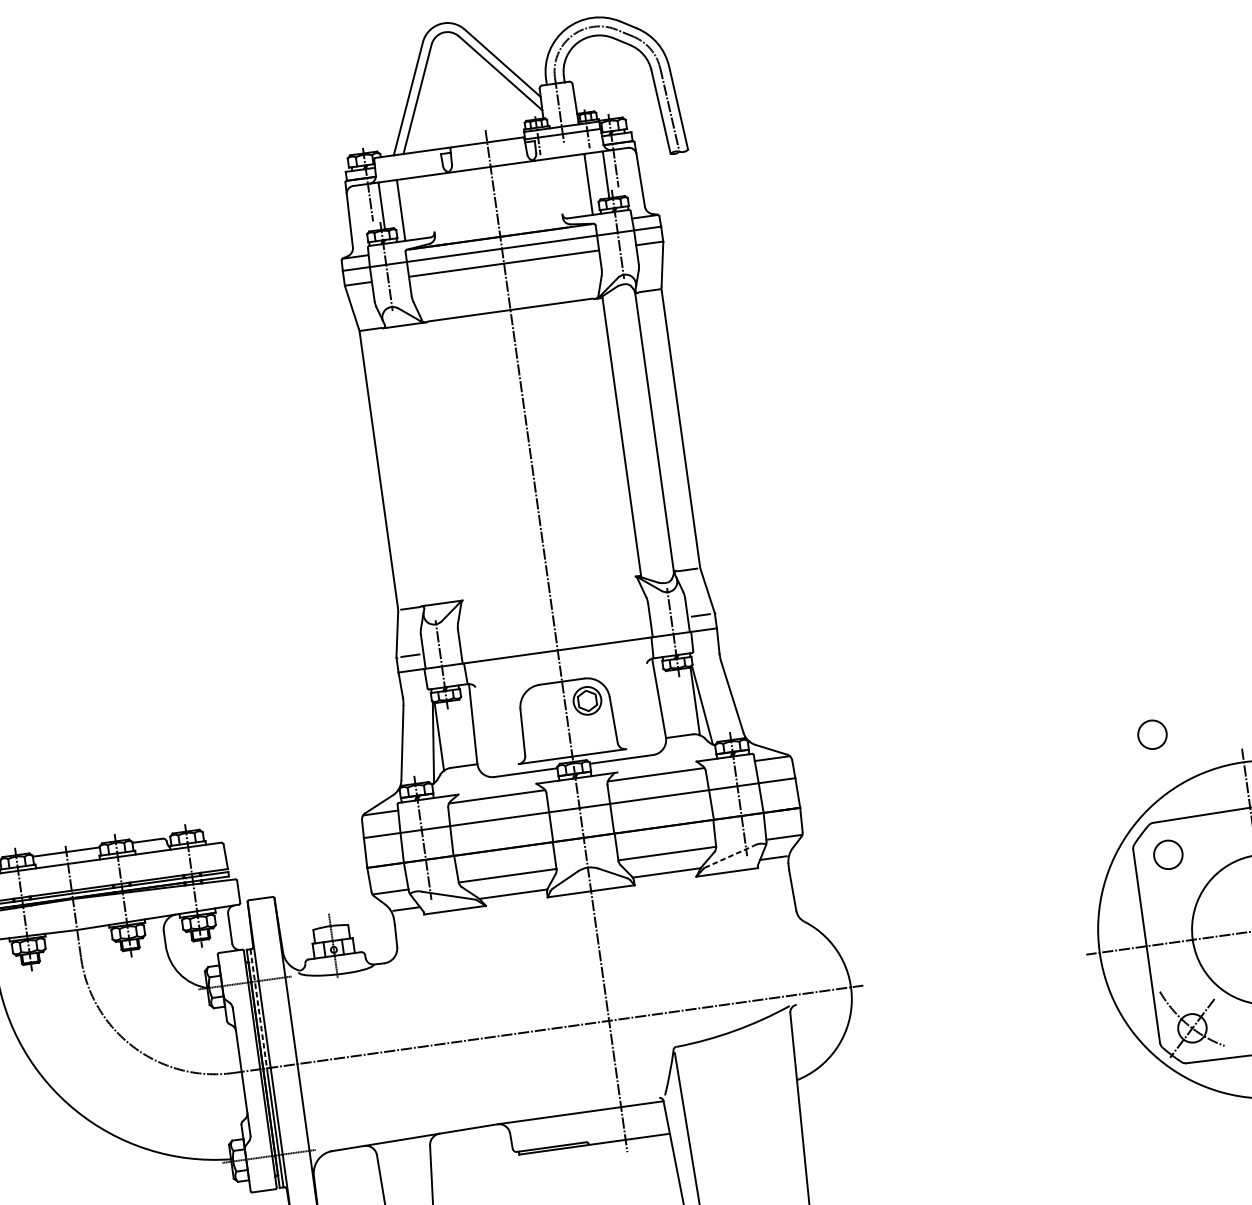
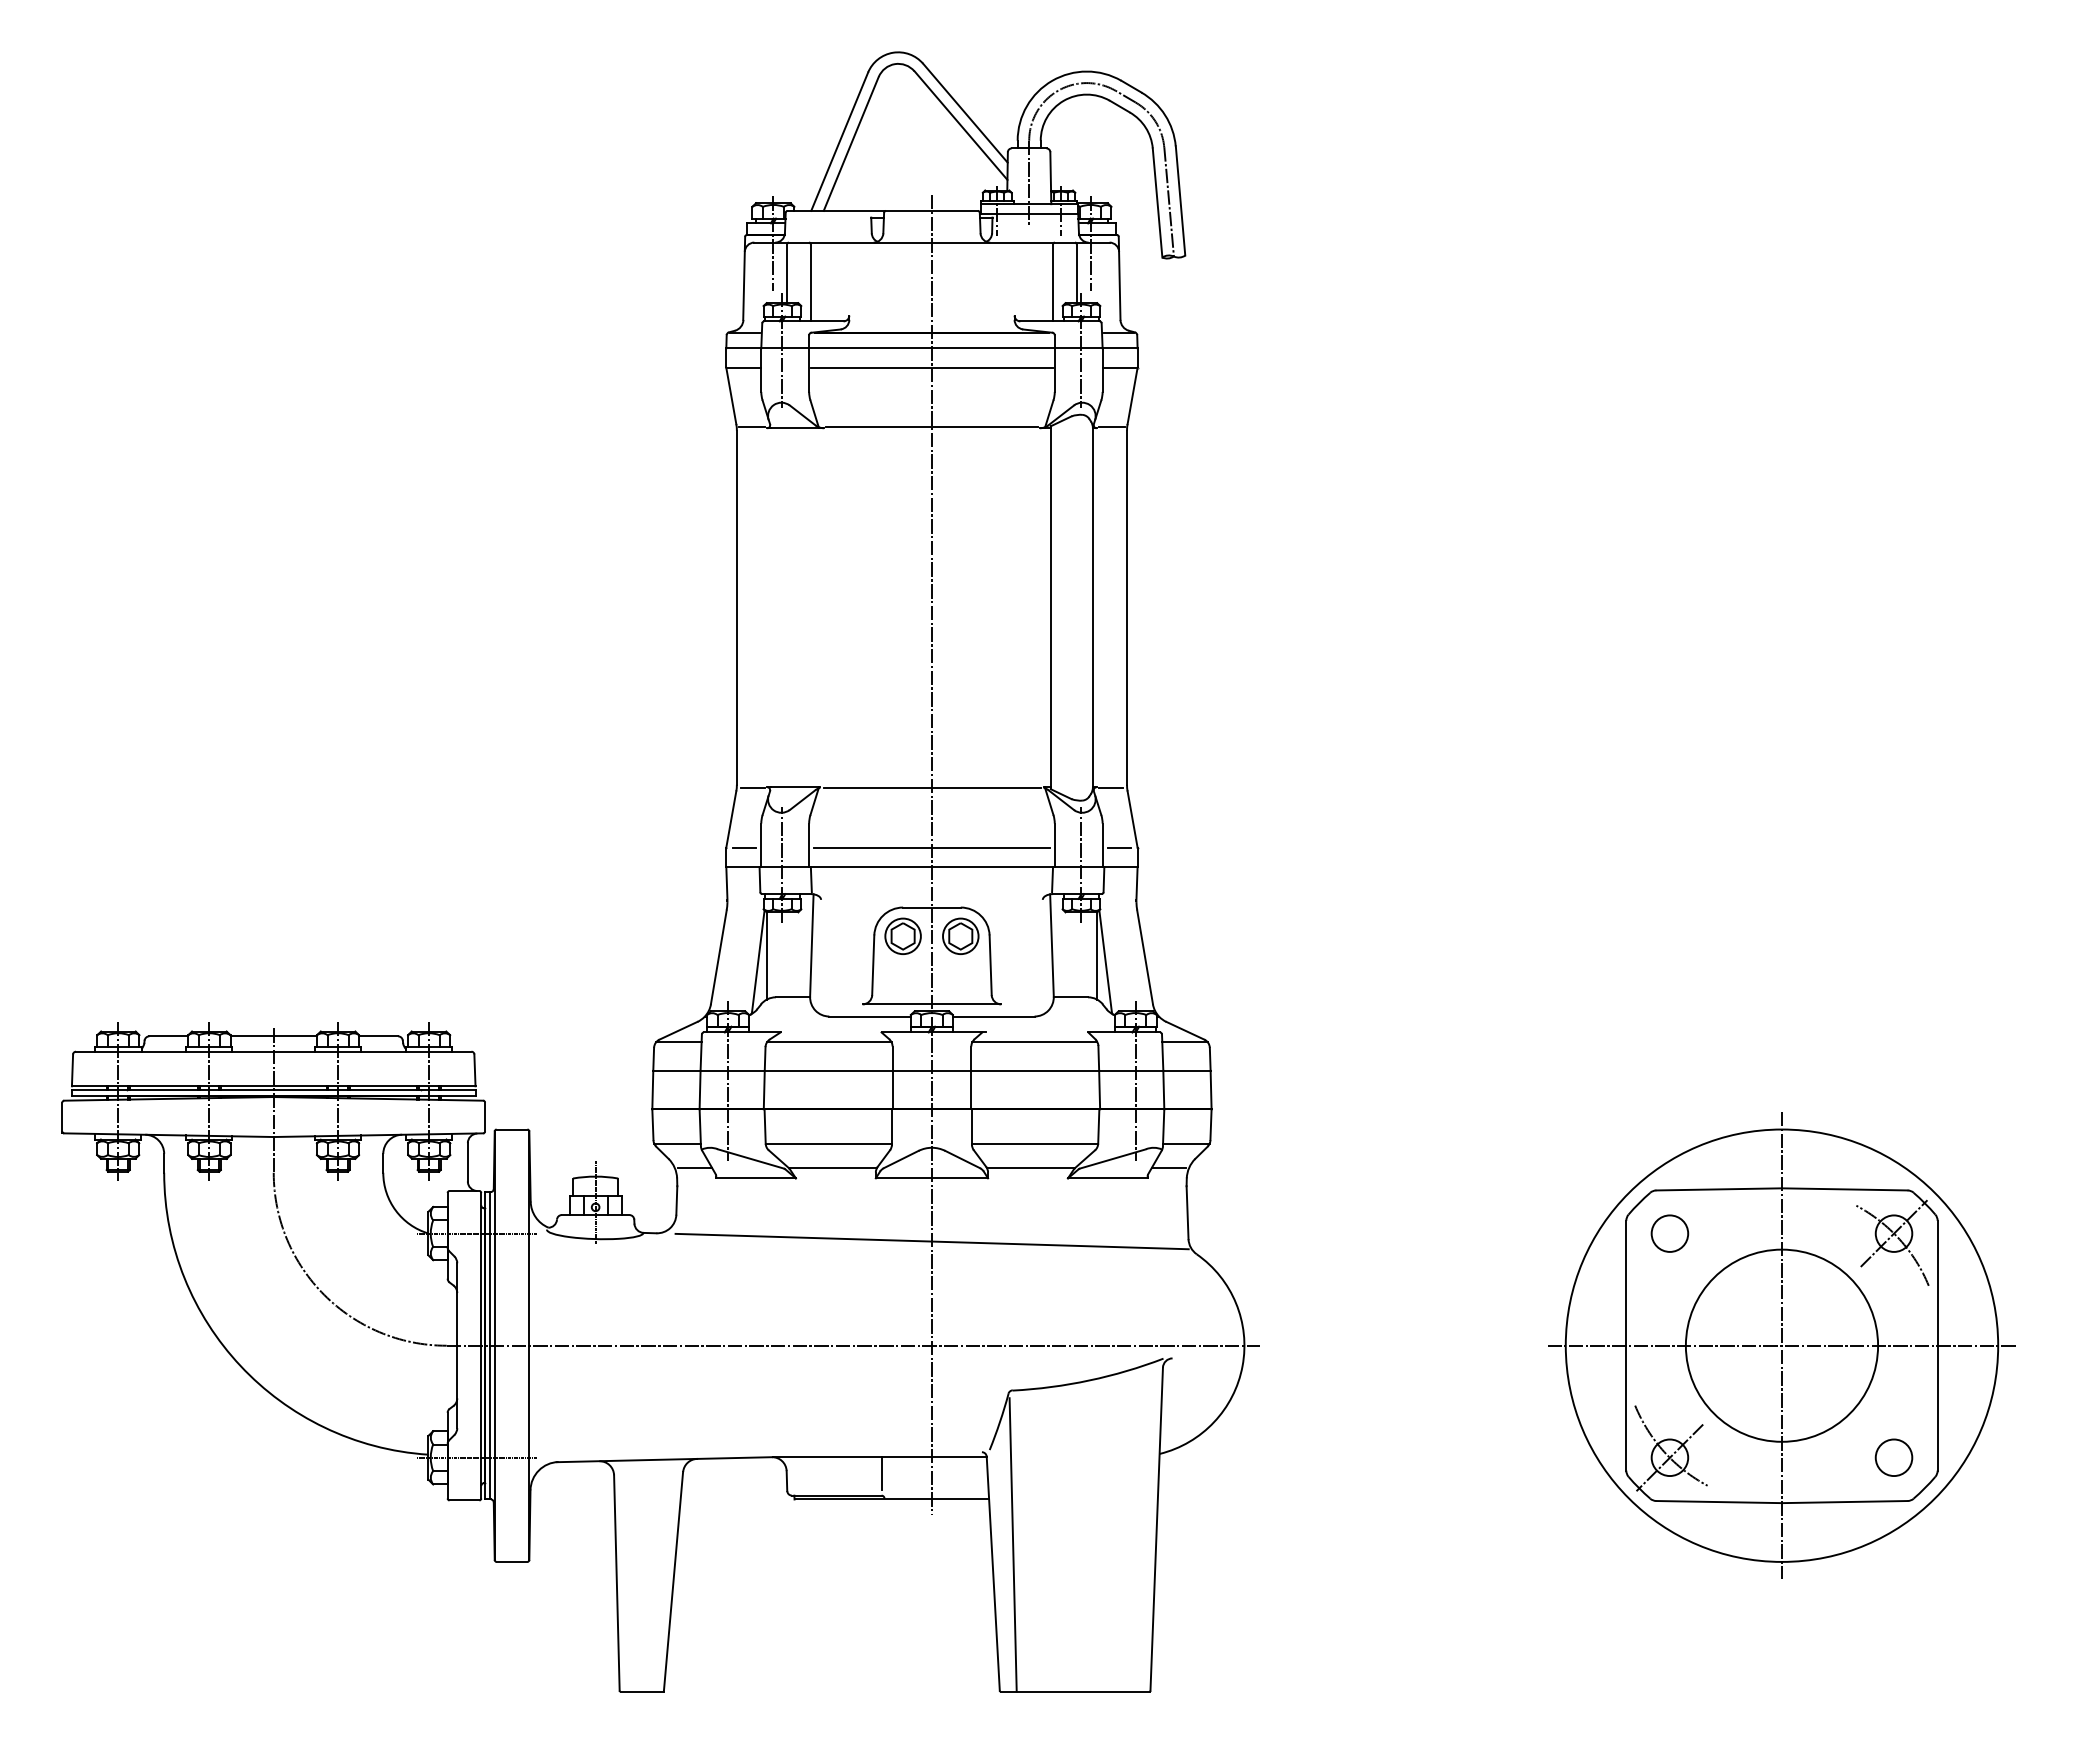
line: (549, 589) -> (932, 788), added
line: (555, 635) -> (931, 847), added
part: (542, 706) -> (902, 935), added
circle: (1152, 734) -> (1670, 1078), removed
line: (729, 856) -> (1113, 1158), dashed -> solid
line: (597, 940) -> (931, 1241), added
line: (258, 1008) -> (489, 1268), dashed -> solid
line: (583, 1125) -> (881, 1473), added

